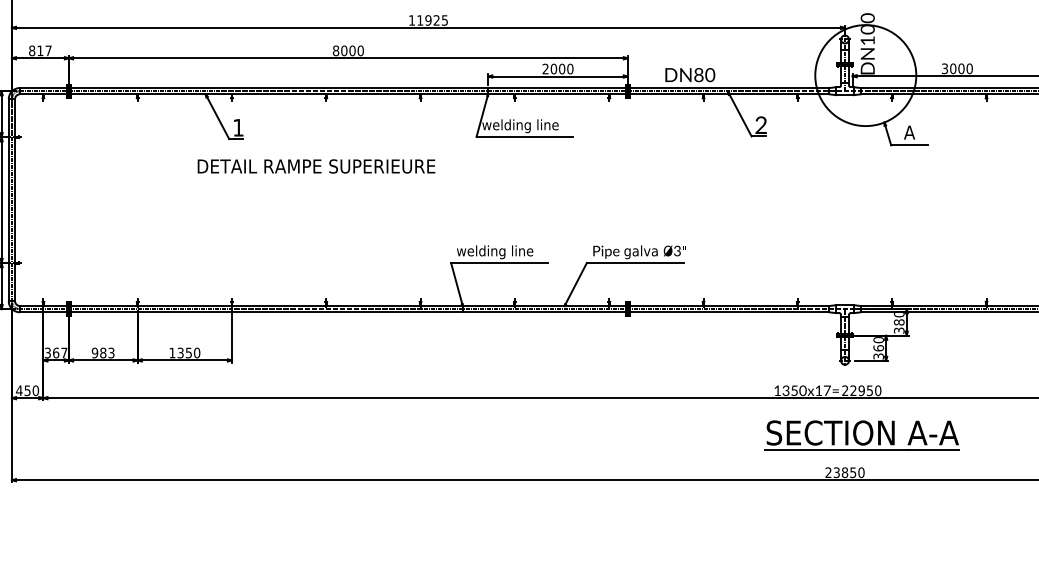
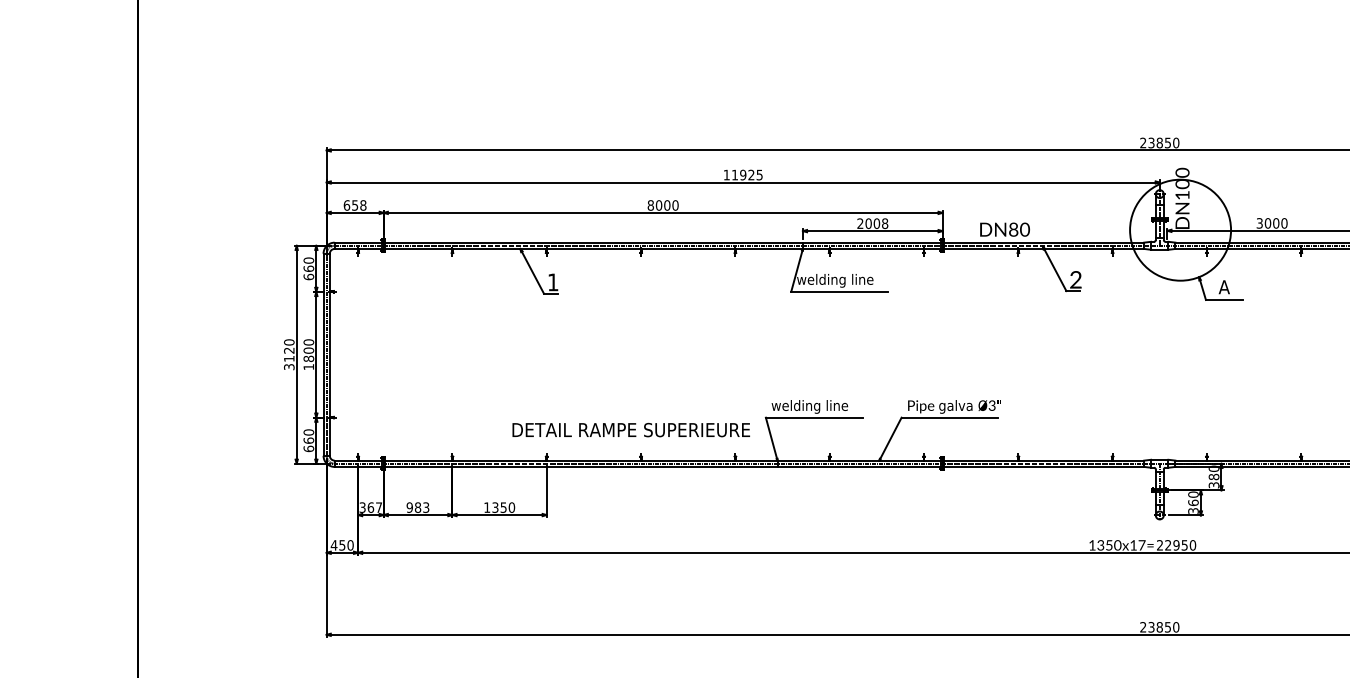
text: (39, 50) -> (354, 205), 817 -> 658
text: (570, 68) -> (885, 223), 2000 -> 2008
text: (315, 165) -> (630, 429), moved
part: (861, 435) -> (1176, 590), removed

